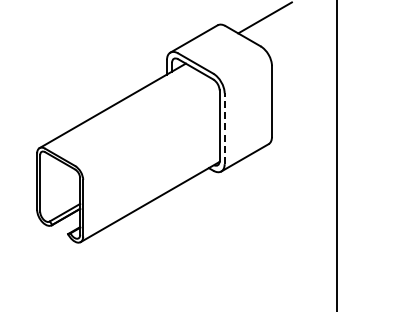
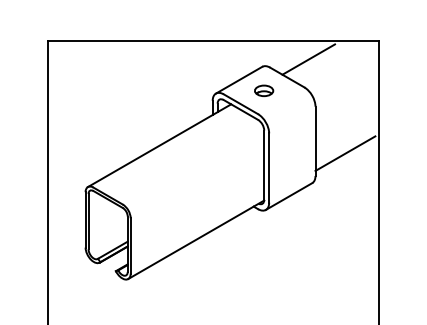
part: (219, 49) -> (264, 90), added
line: (302, 113) -> (345, 153), added
line: (225, 129) -> (269, 168), dashed -> solid

